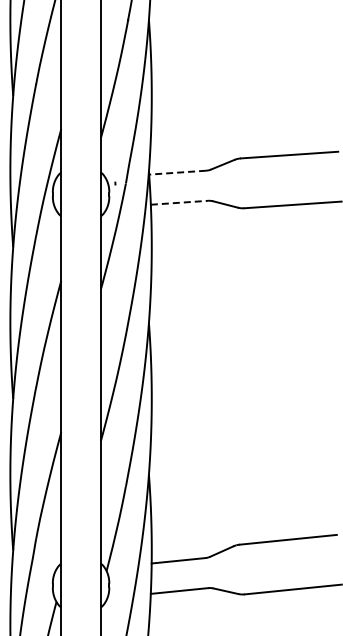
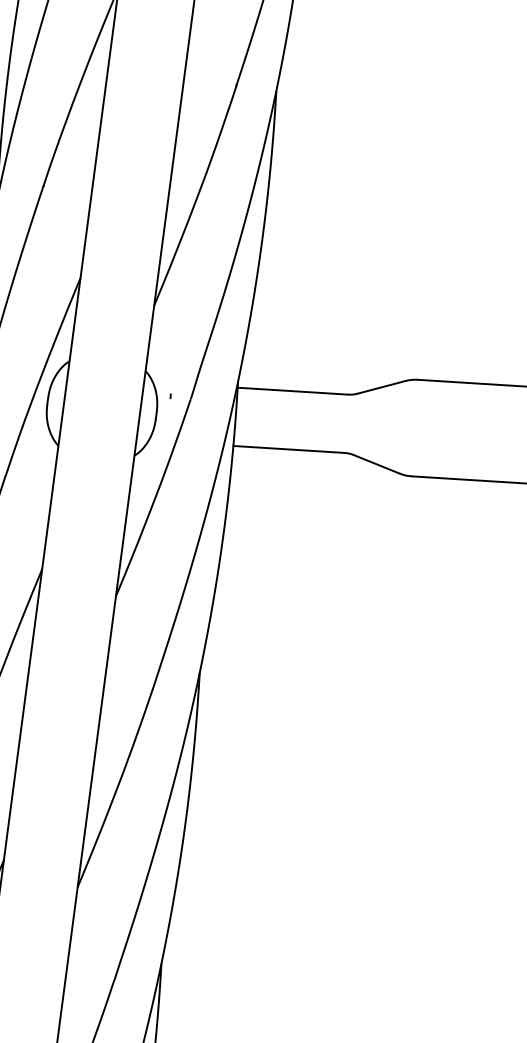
line: (177, 172) -> (292, 390), dashed -> solid
line: (179, 202) -> (288, 448), dashed -> solid

